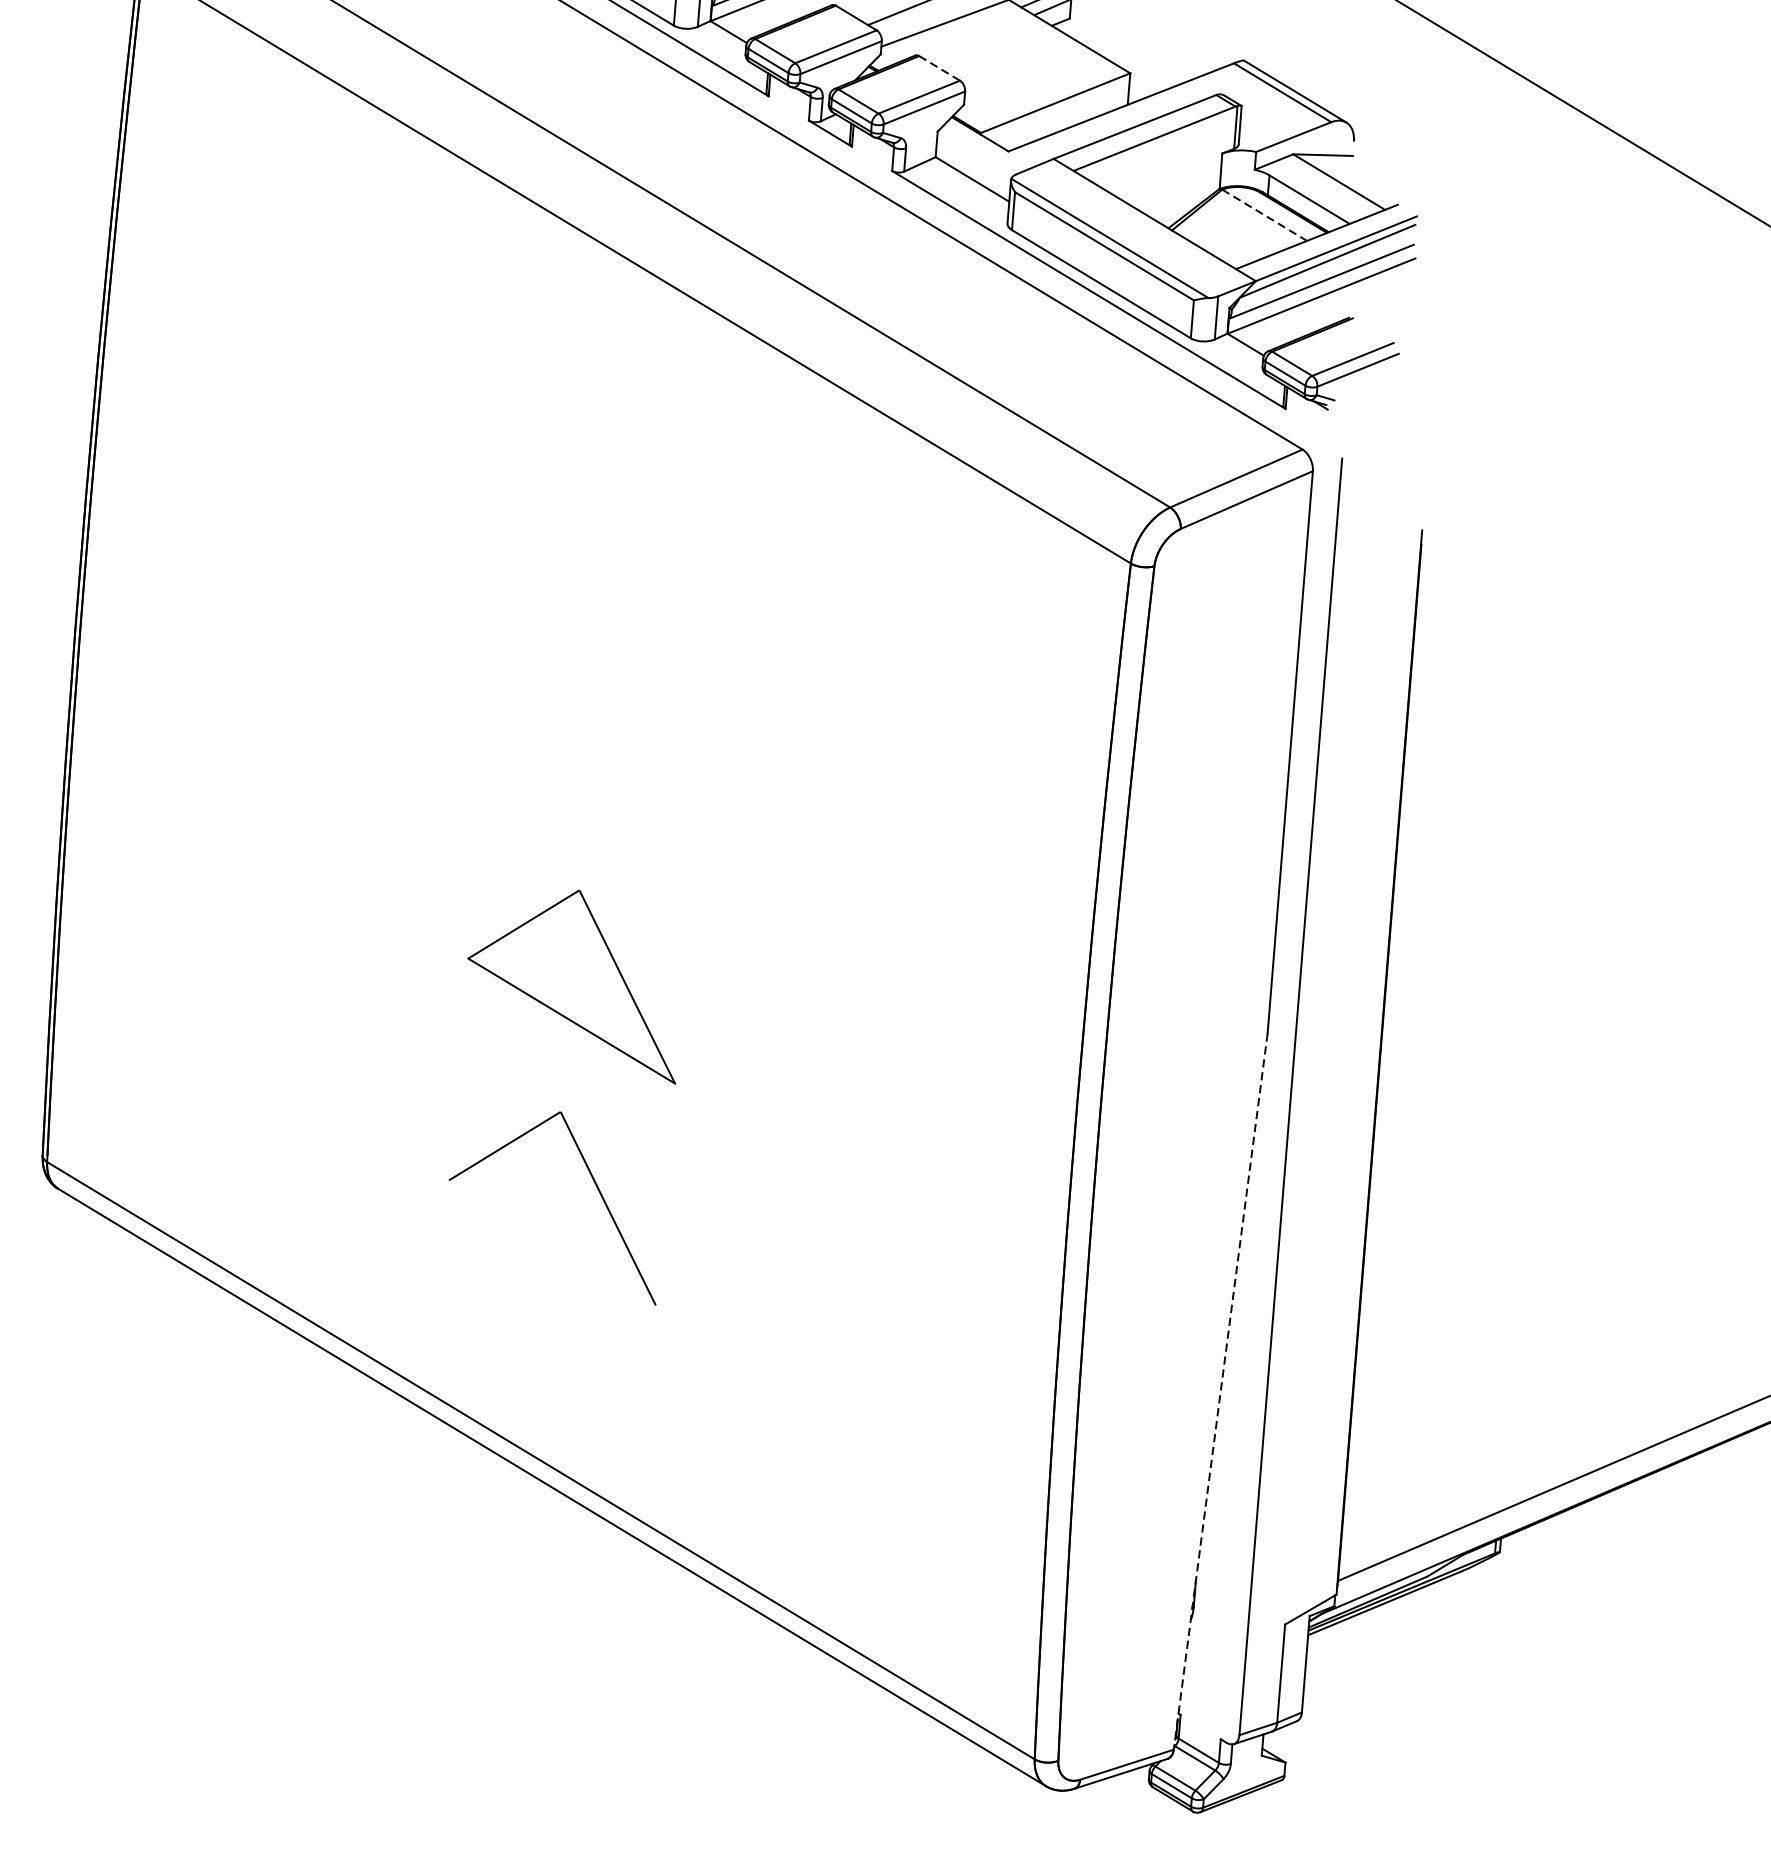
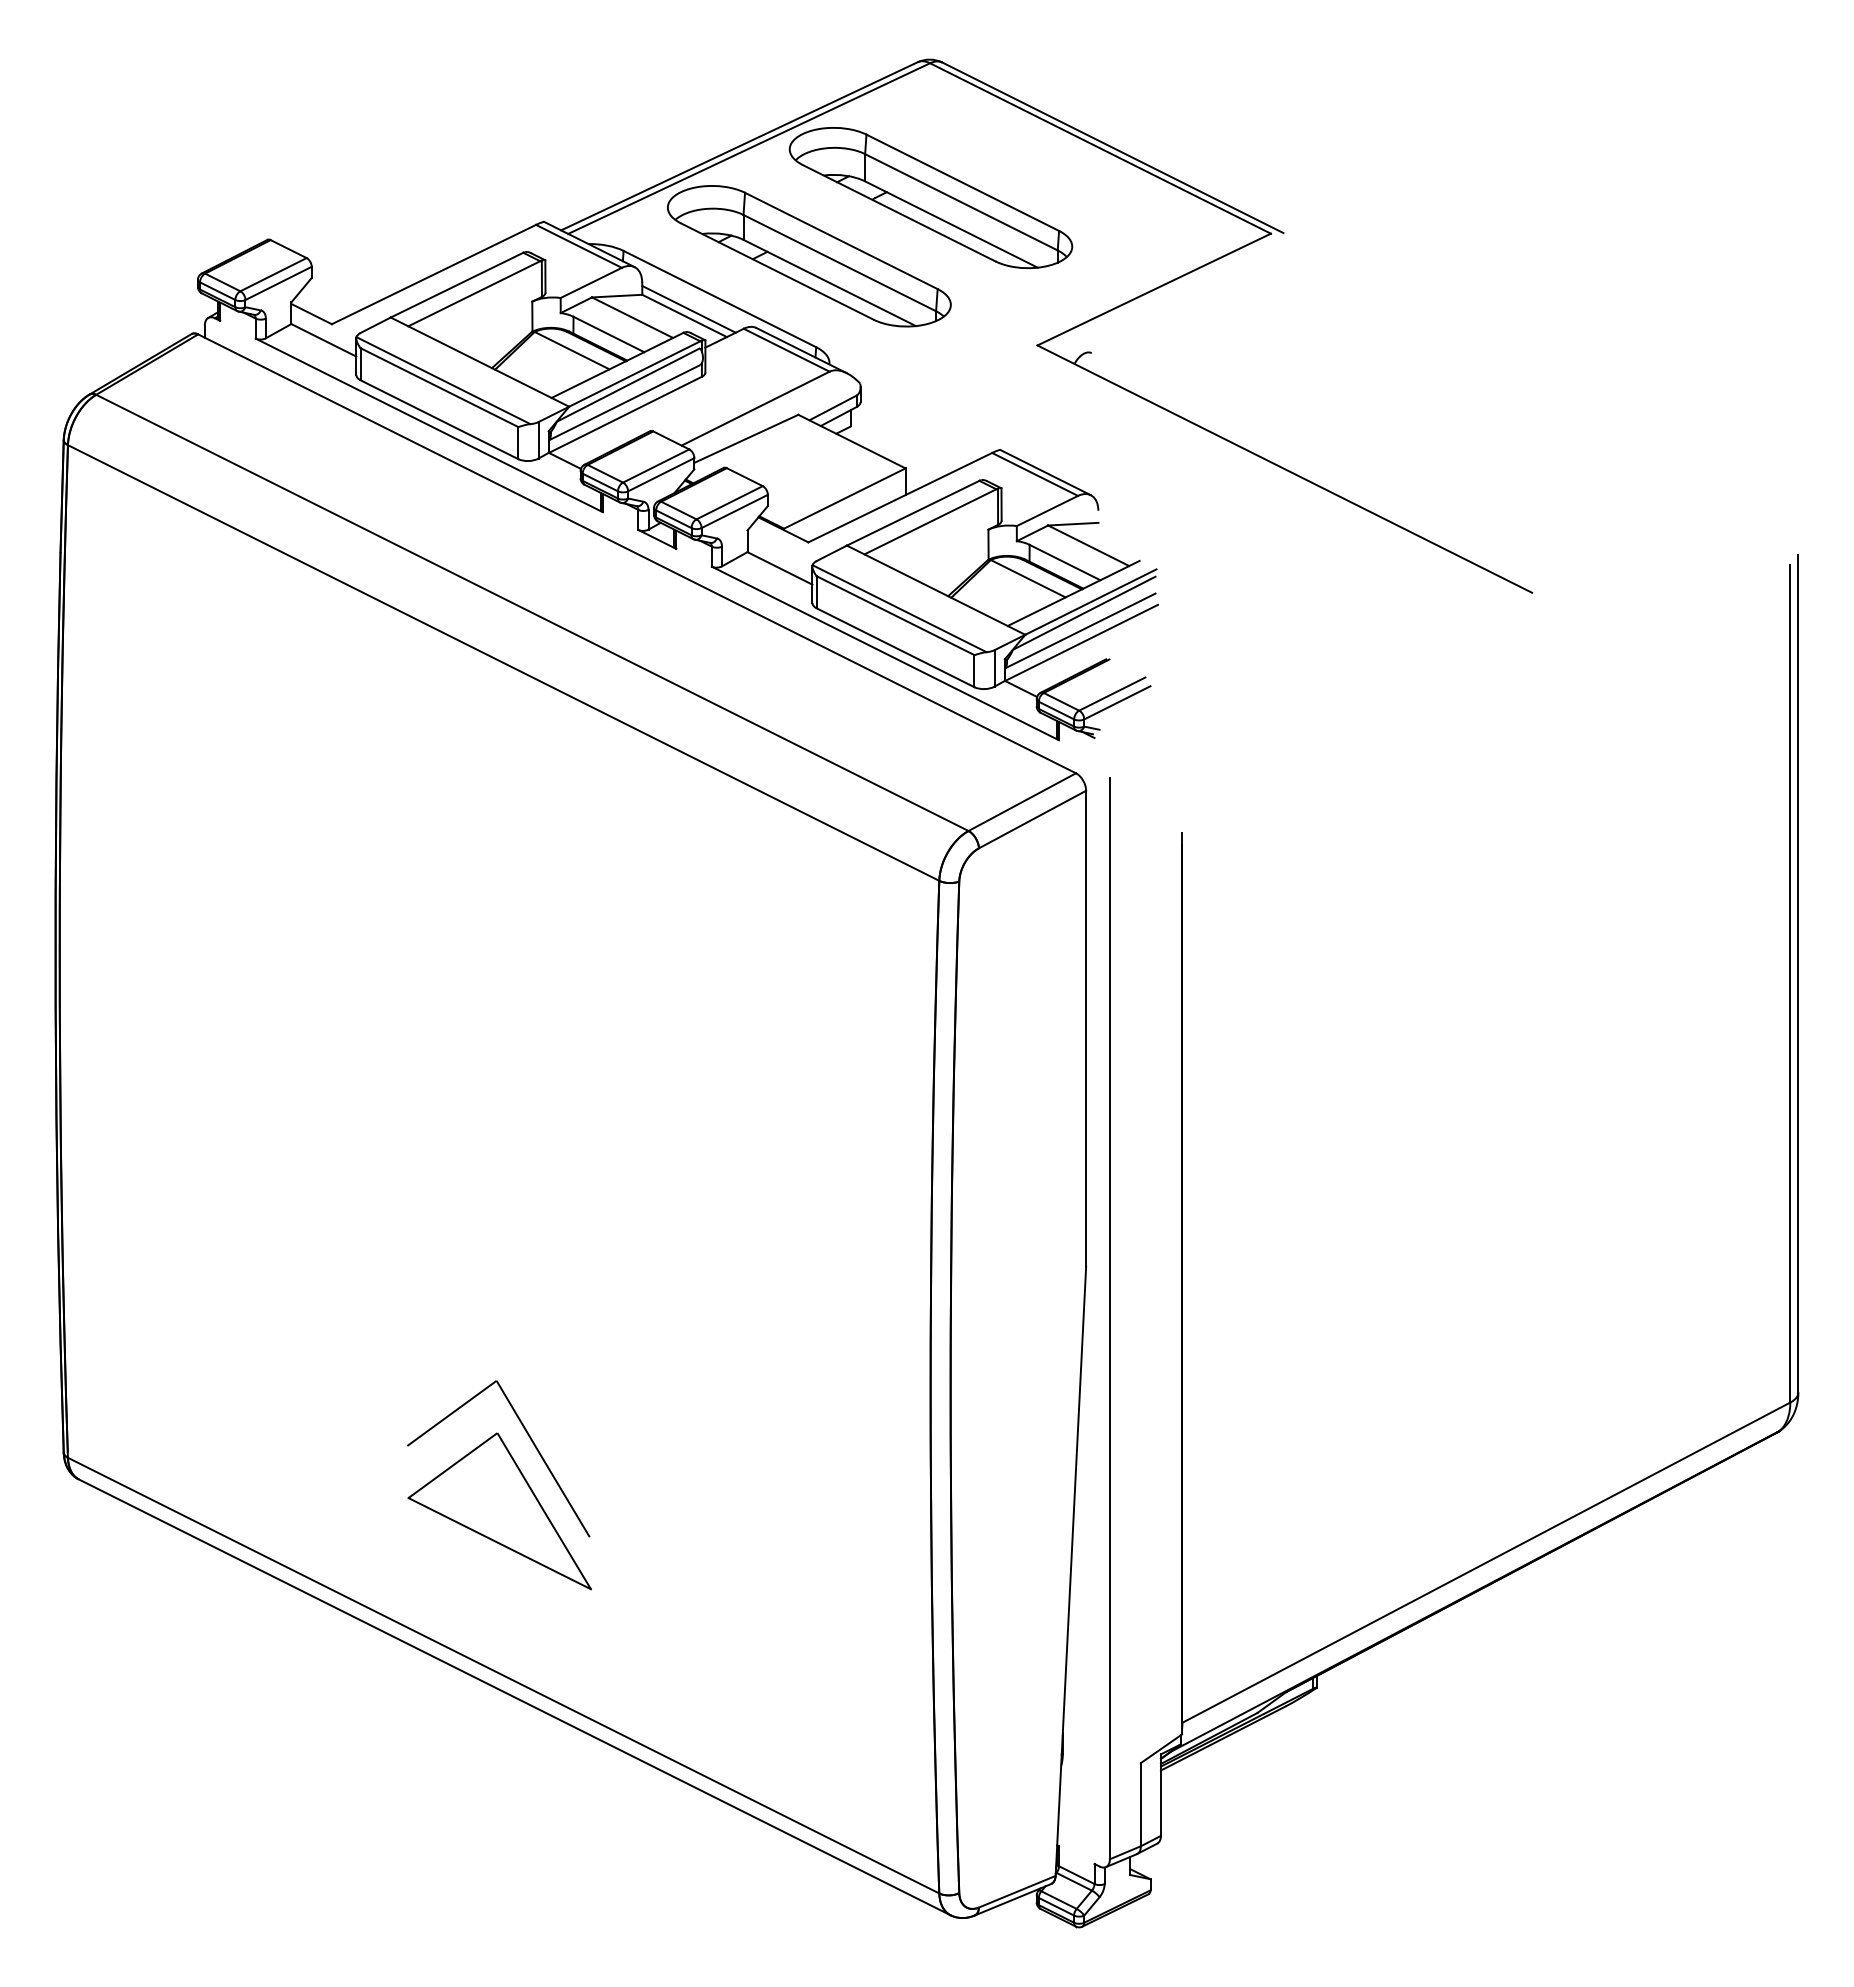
line: (940, 68) -> (745, 477), dashed -> solid
line: (1264, 215) -> (1028, 578), dashed -> solid
part: (574, 983) -> (499, 1511), moved
line: (1220, 1391) -> (1070, 1571), dashed -> solid

